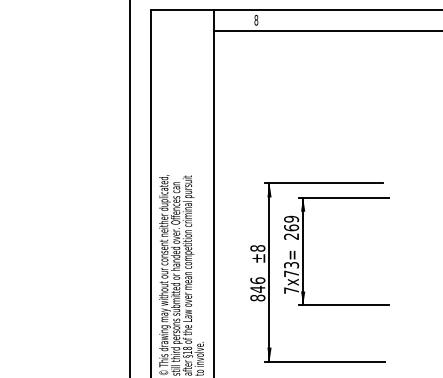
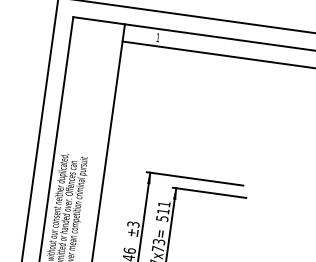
text: (256, 20) -> (158, 37), 8 -> 1
text: (291, 227) -> (163, 211), 269 -> 511
text: (257, 248) -> (133, 224), ±8 -> ±3

